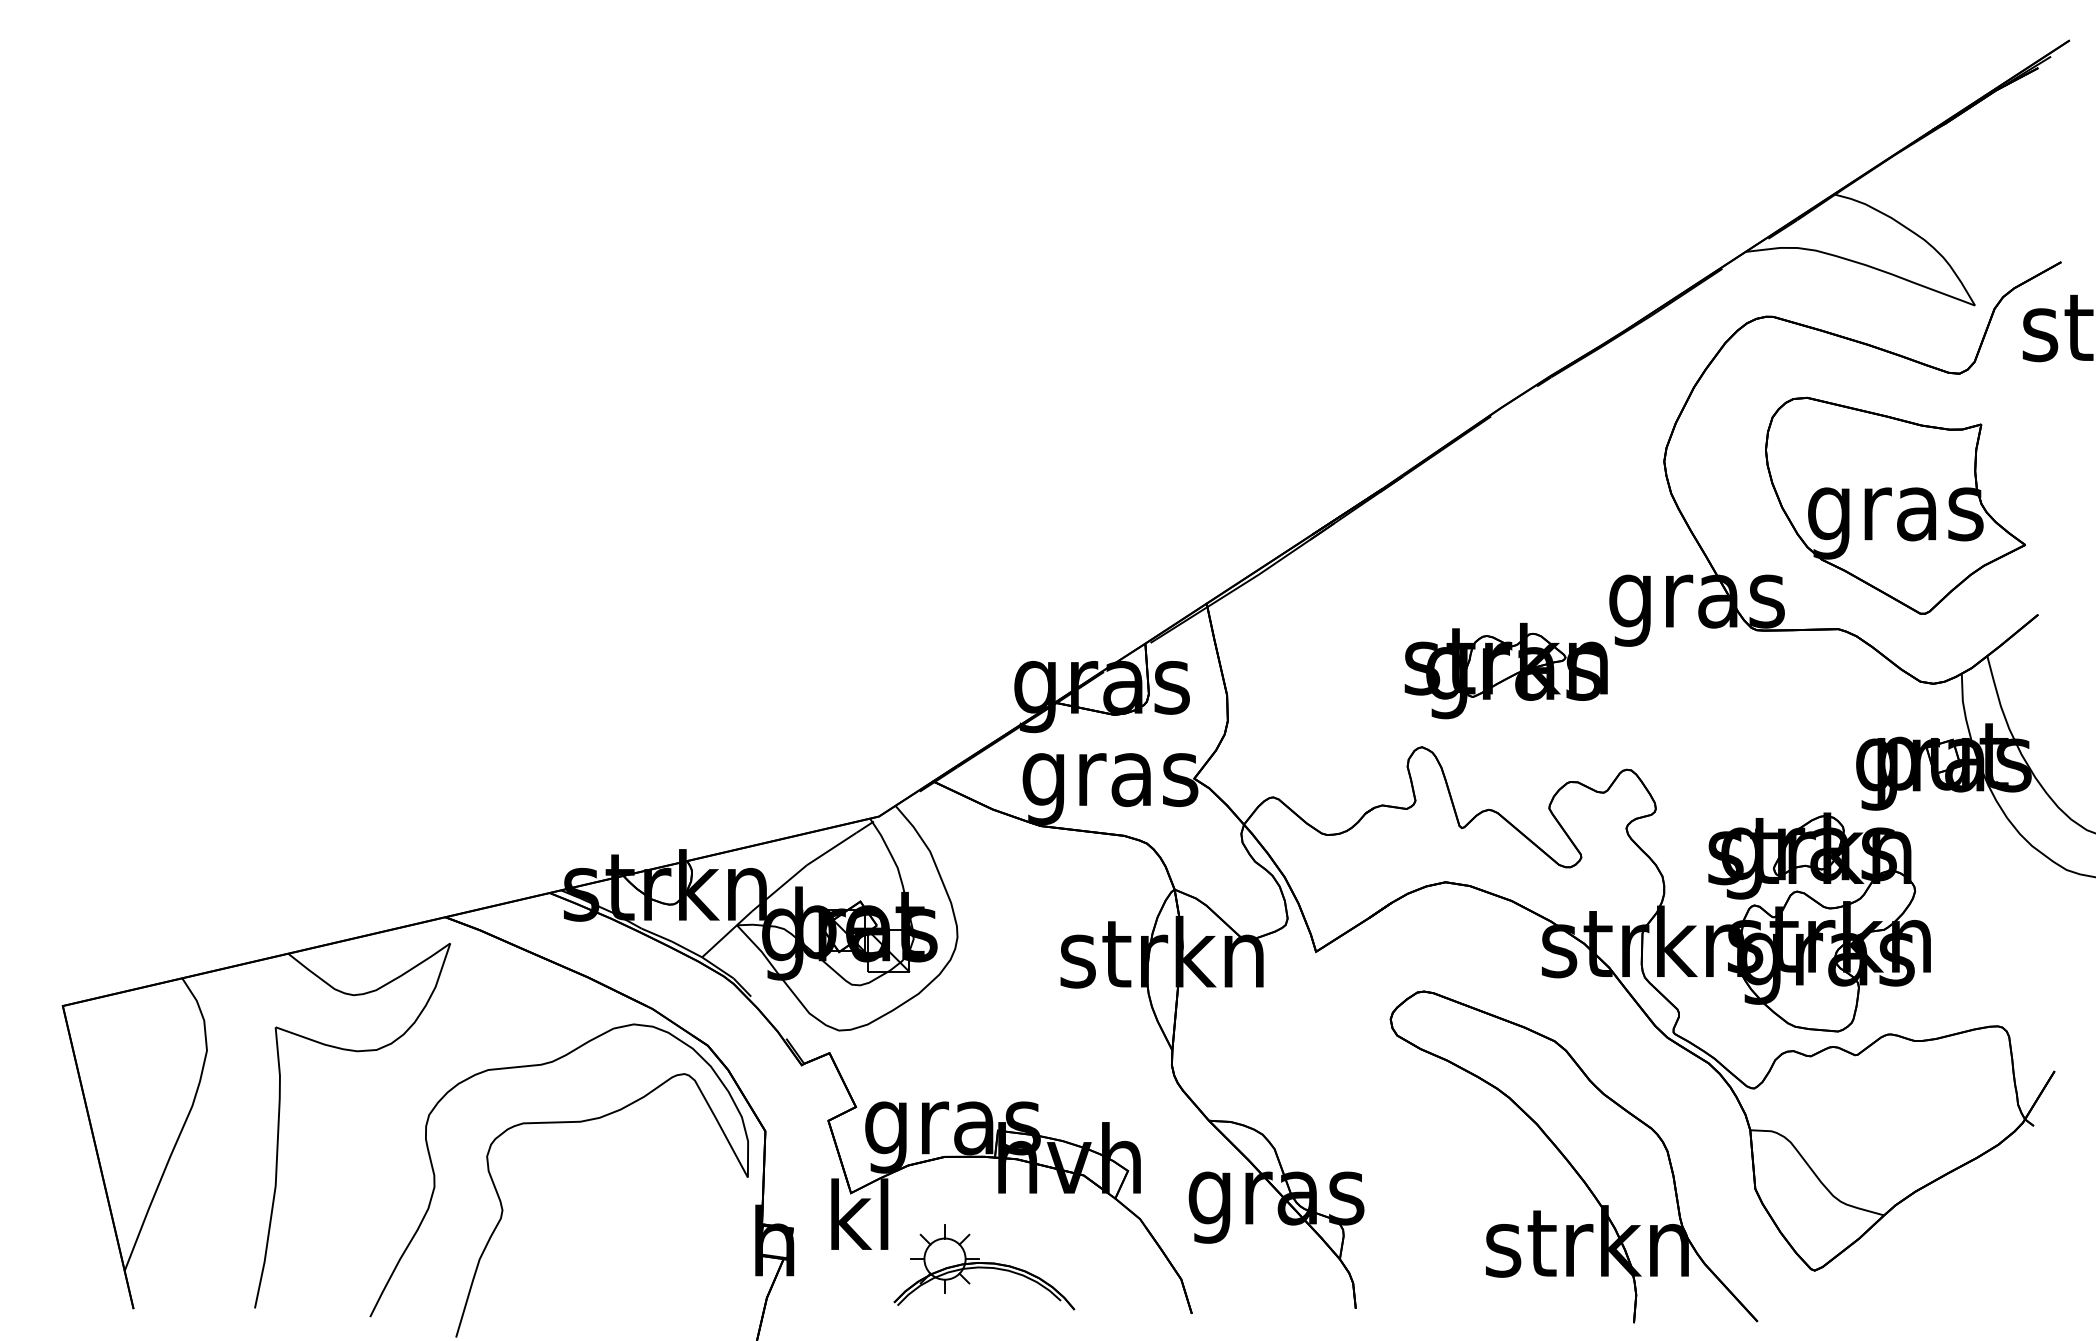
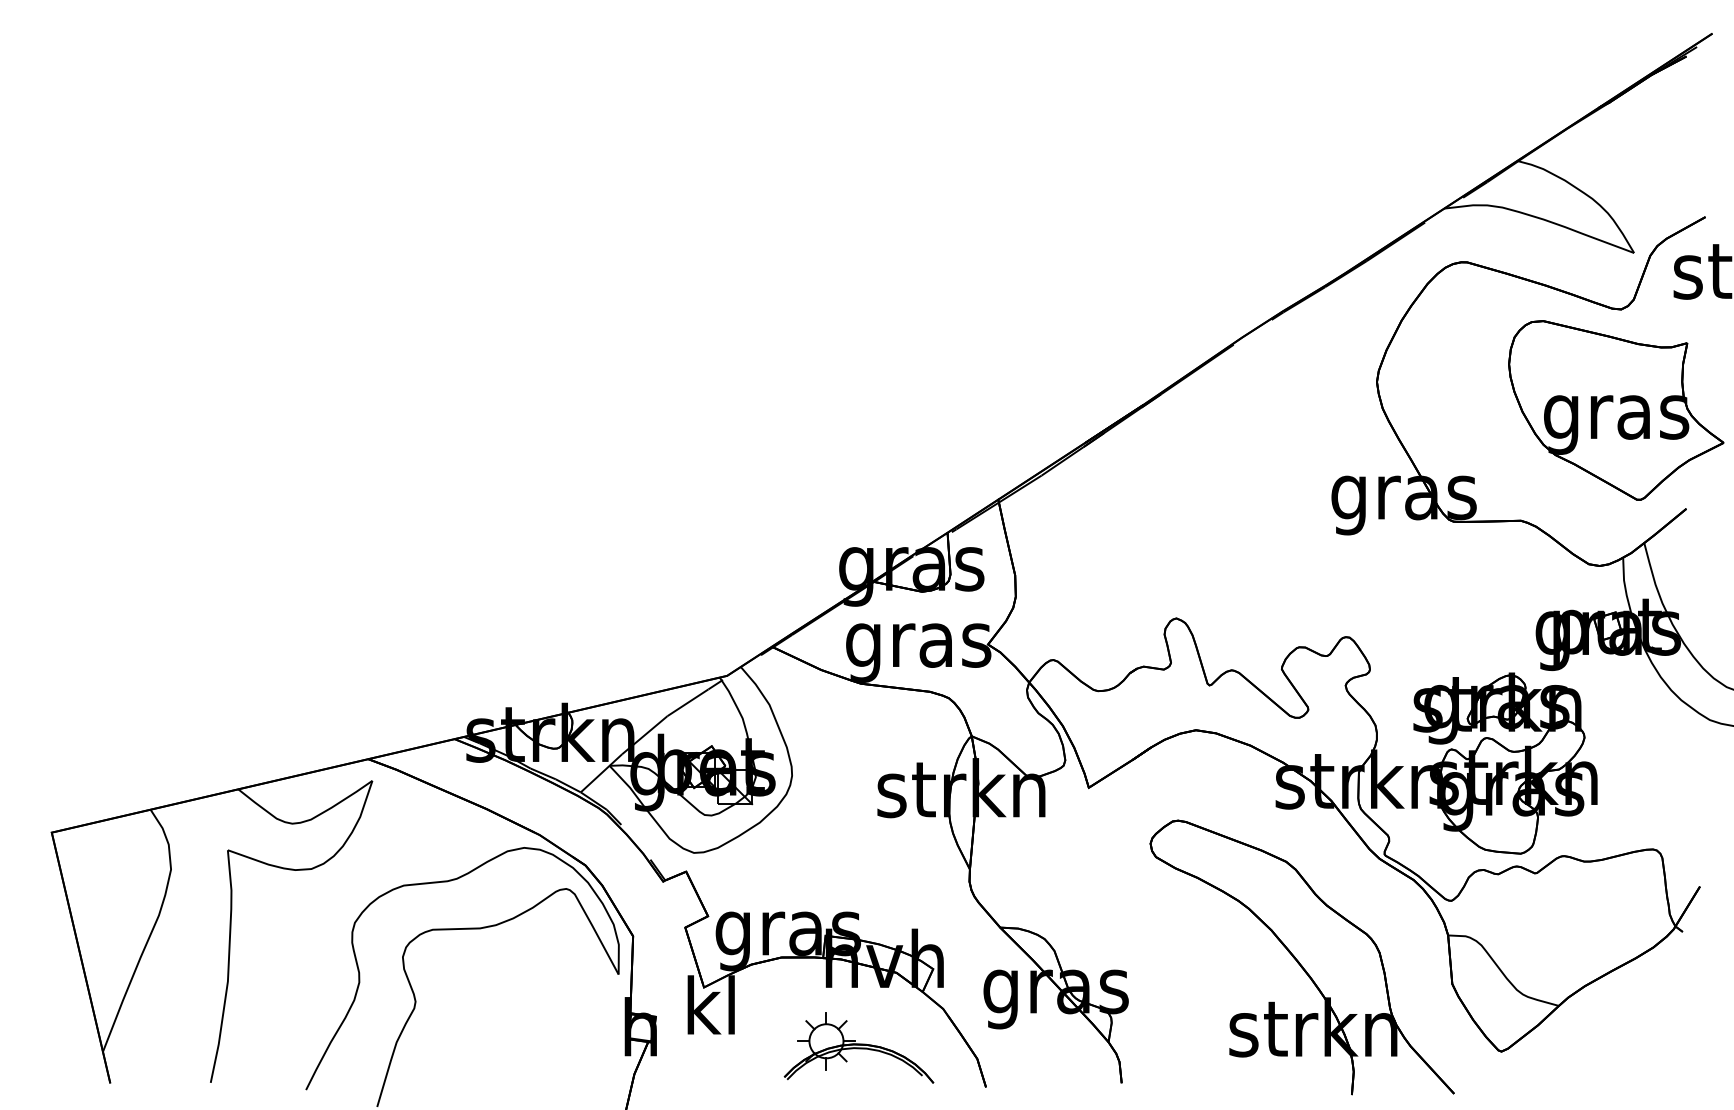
part: (1895, 505) -> (1616, 410), moved
part: (1505, 670) -> (1245, 555), removed
part: (984, 1267) -> (859, 1048), moved

